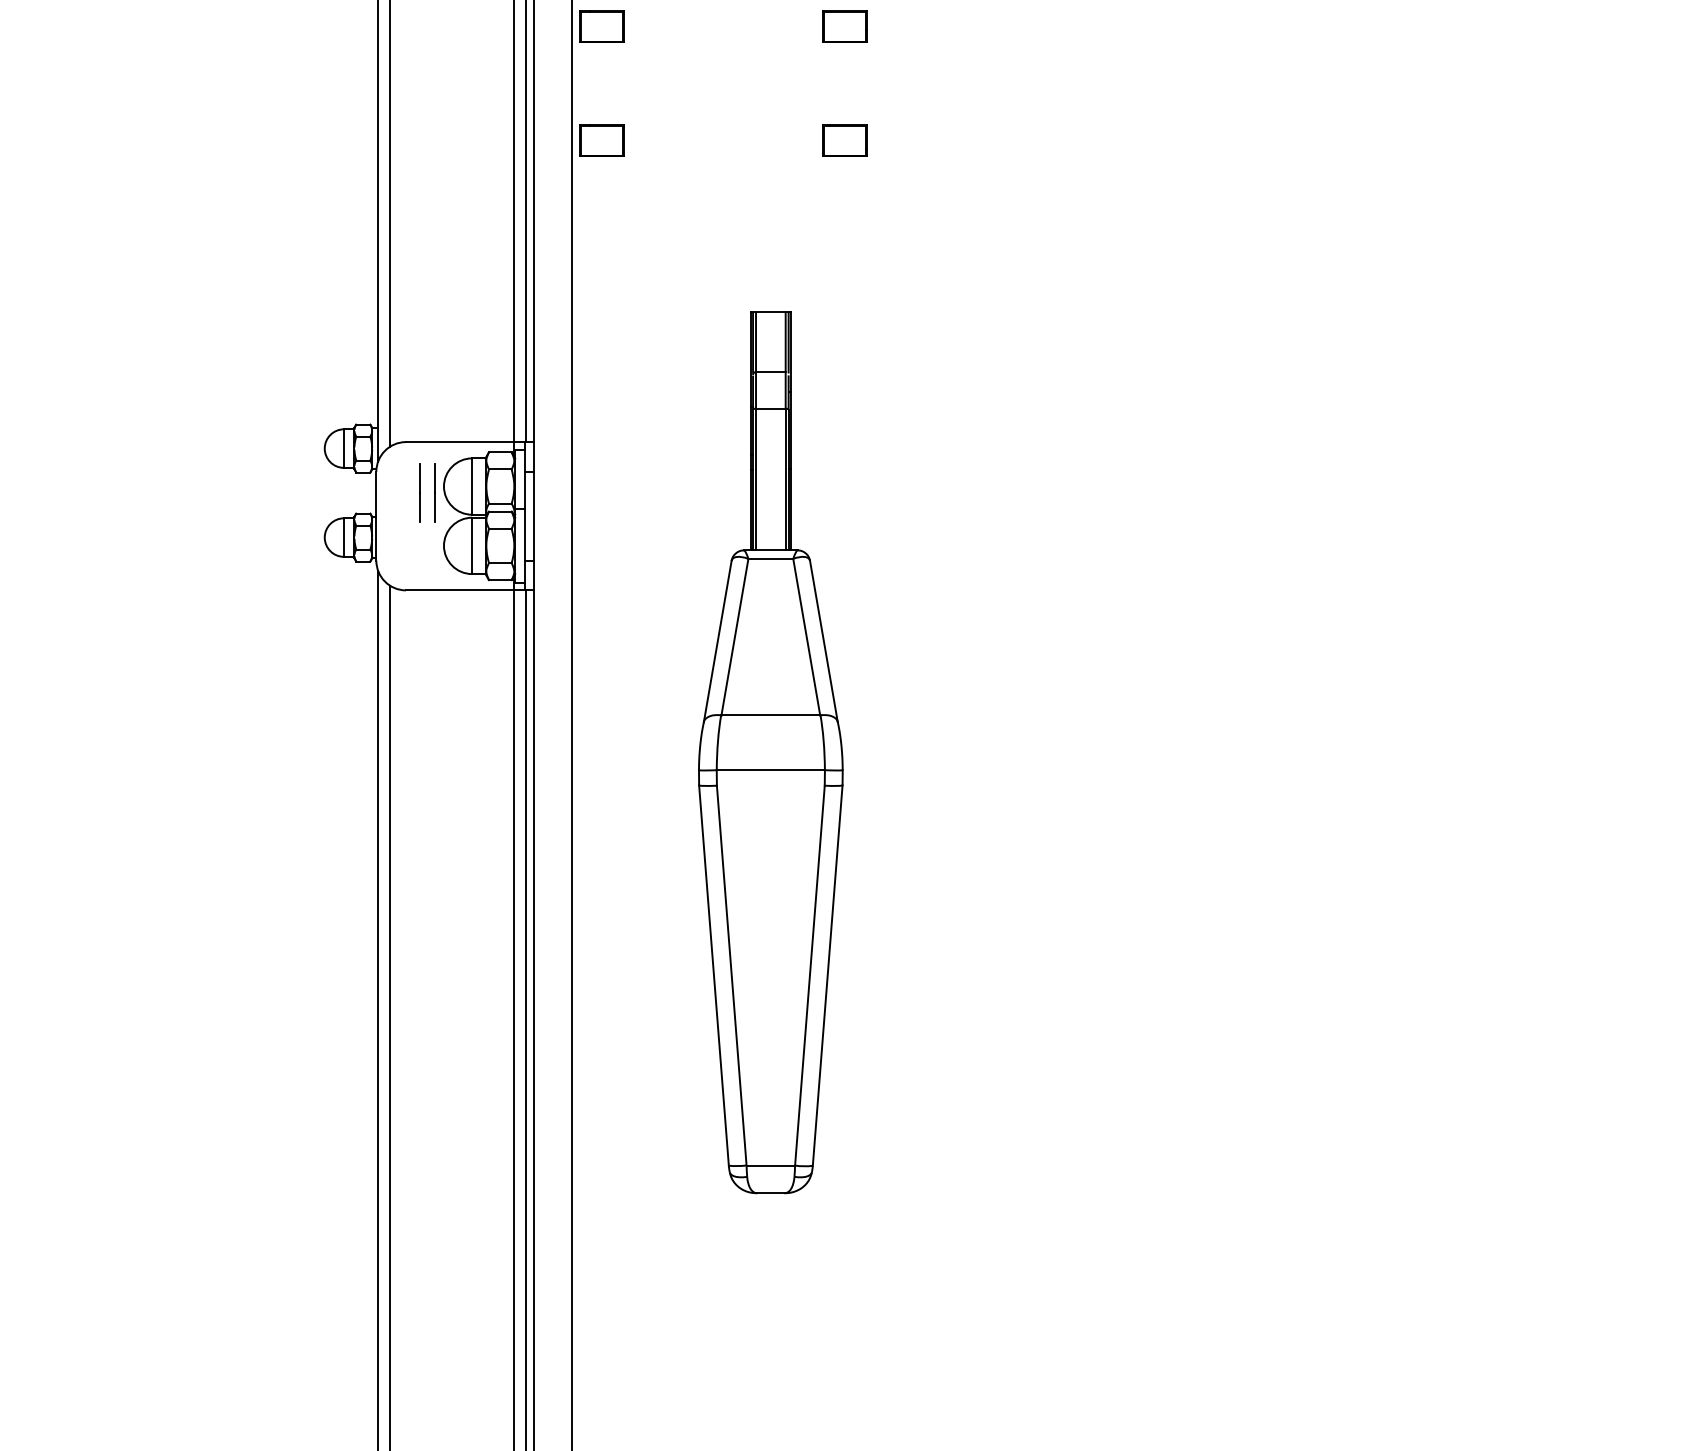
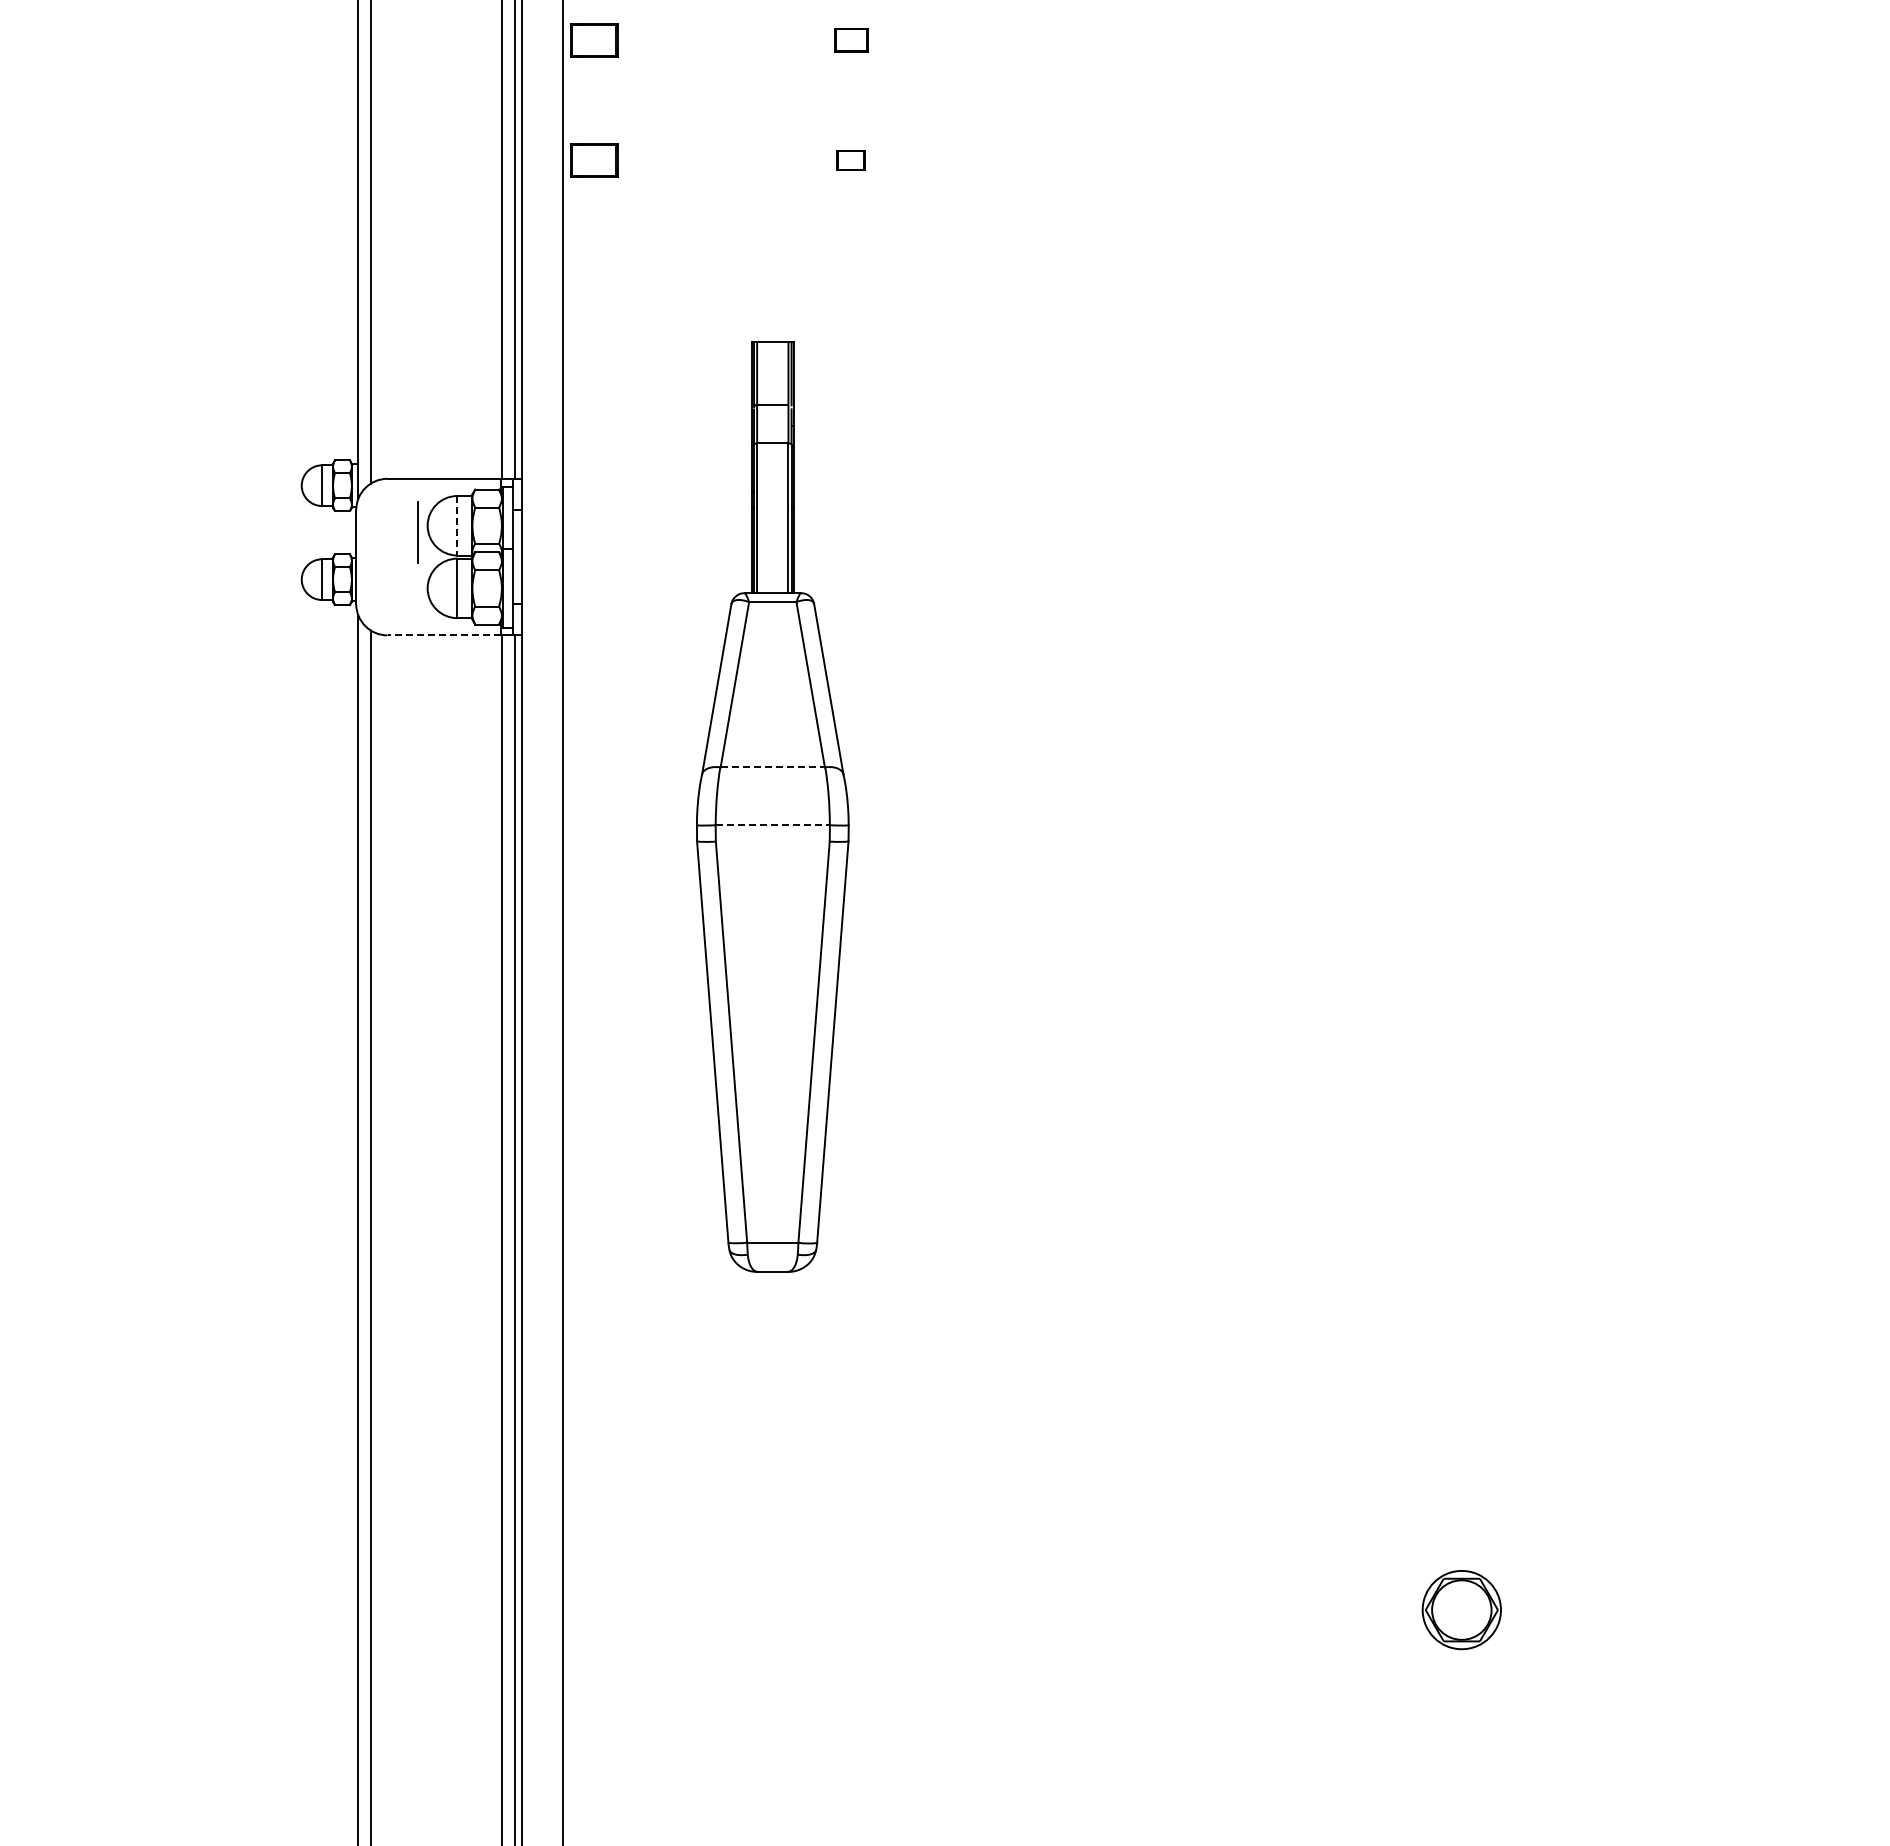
part: (845, 27) -> (851, 40), size x0.7
part: (845, 140) -> (851, 160), size x0.6
line: (472, 486) -> (457, 525), solid -> dashed
line: (420, 492) -> (402, 532), removed
line: (459, 590) -> (444, 635), solid -> dashed
line: (771, 715) -> (773, 767), solid -> dashed
line: (771, 770) -> (773, 825), solid -> dashed

